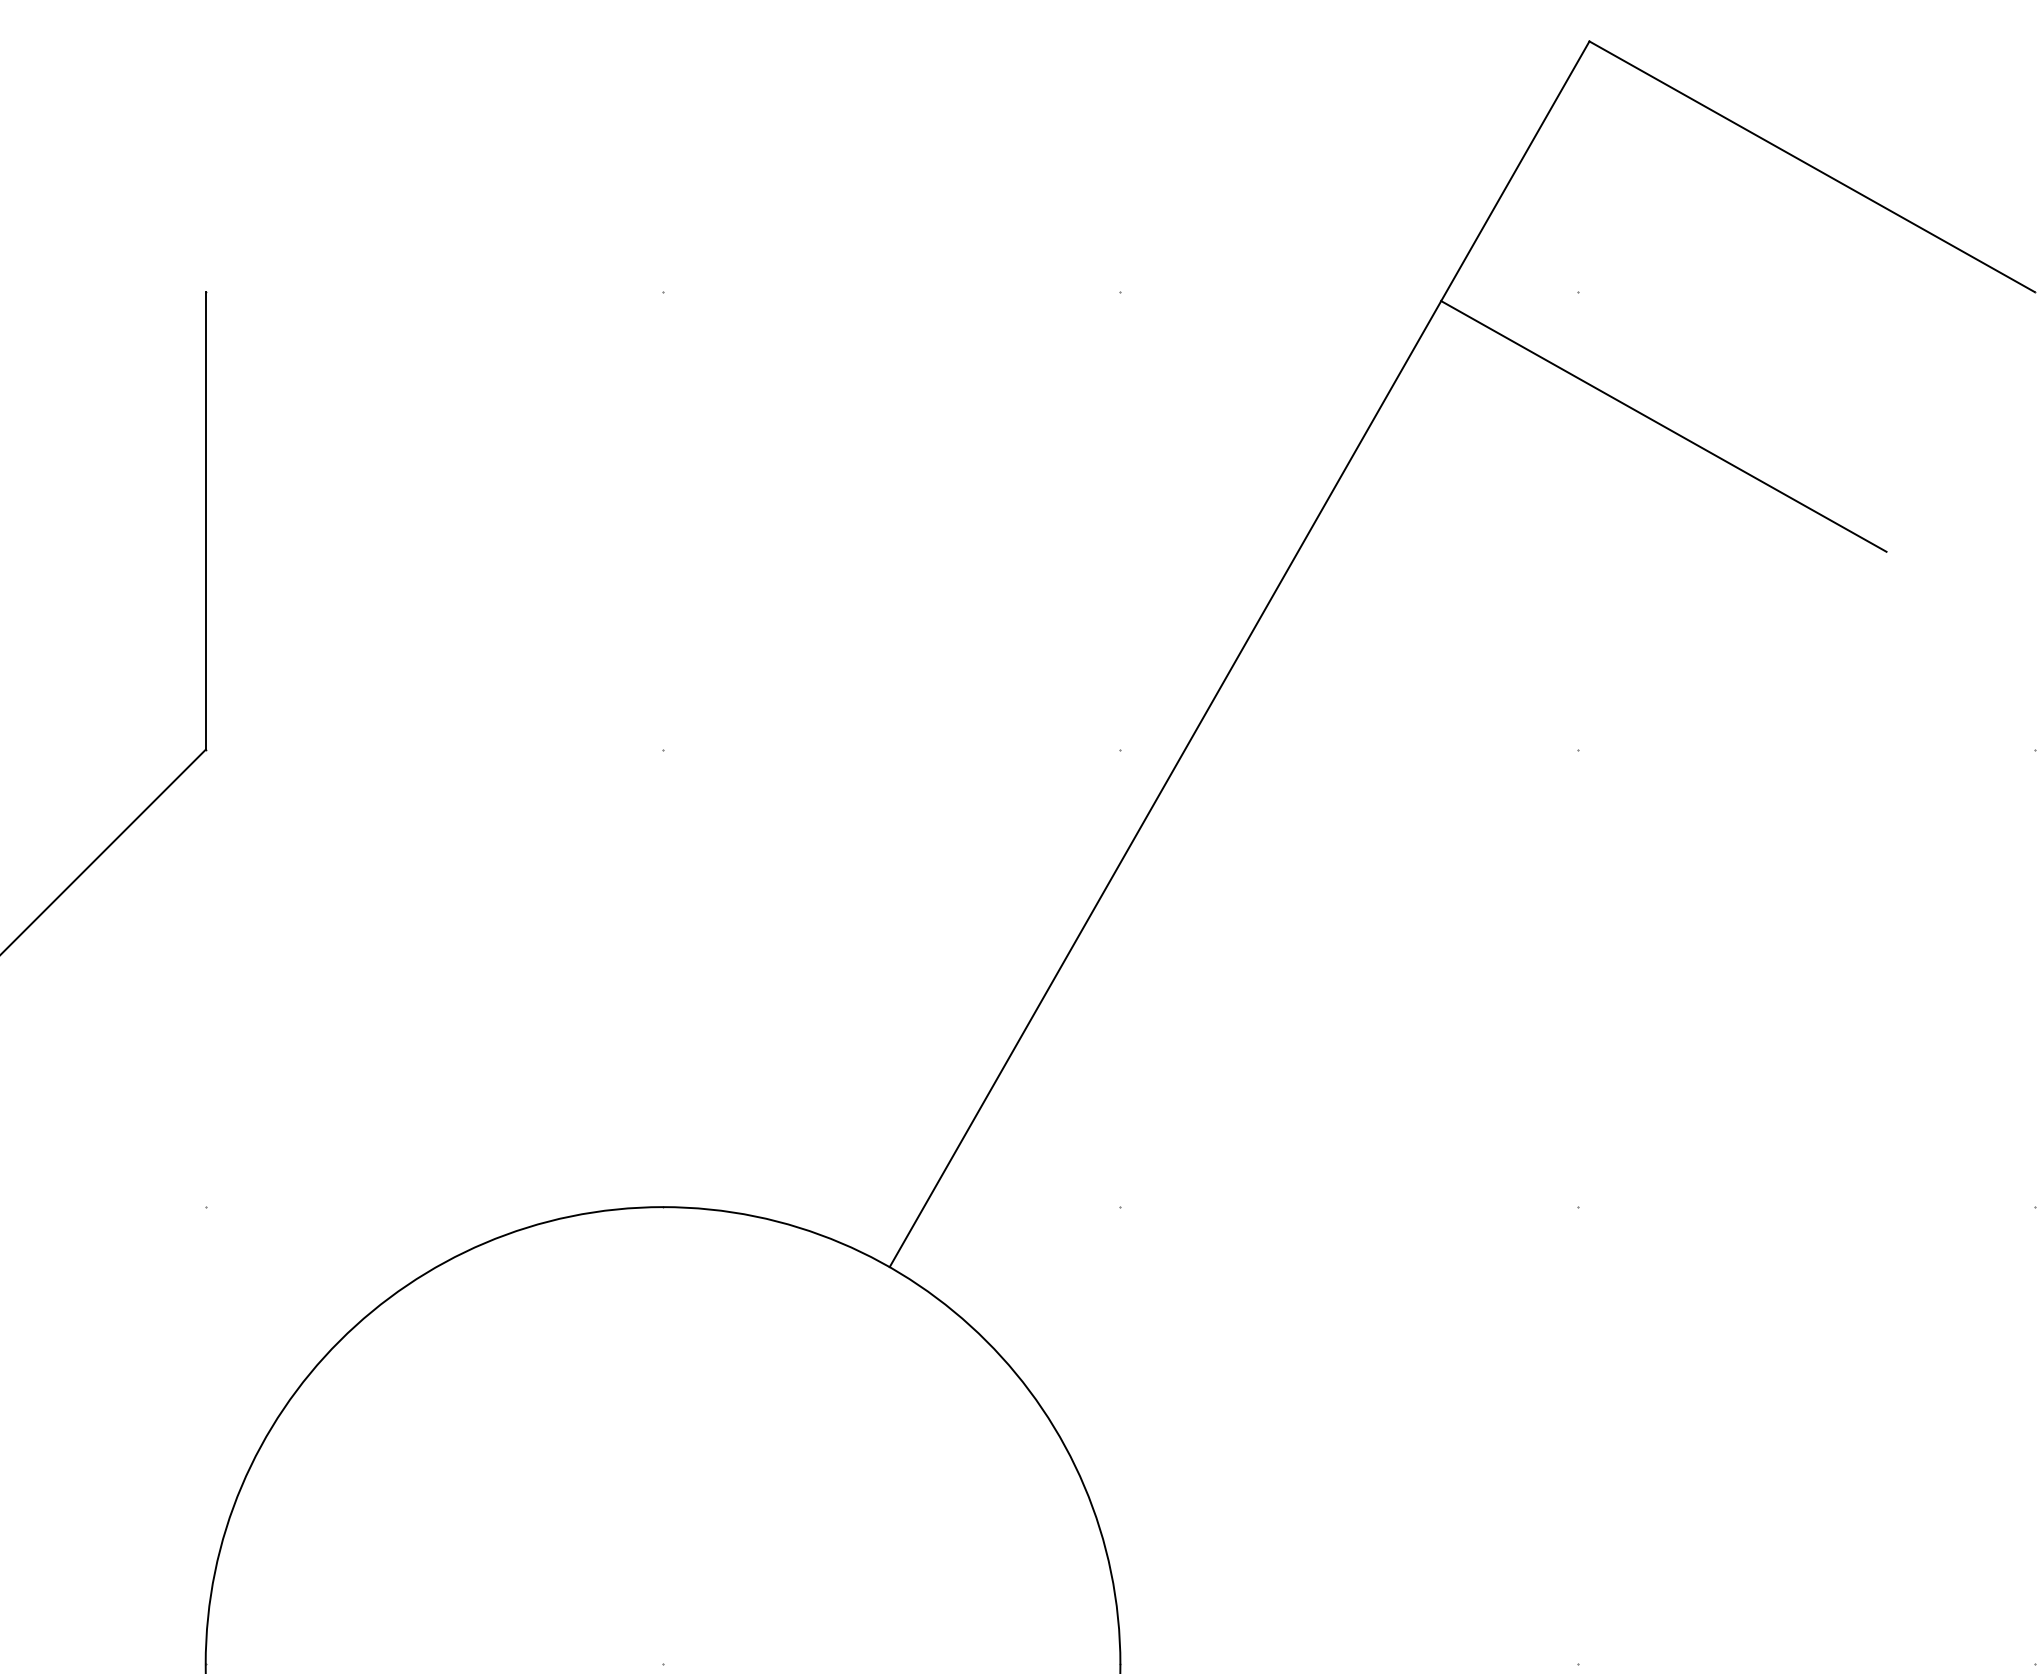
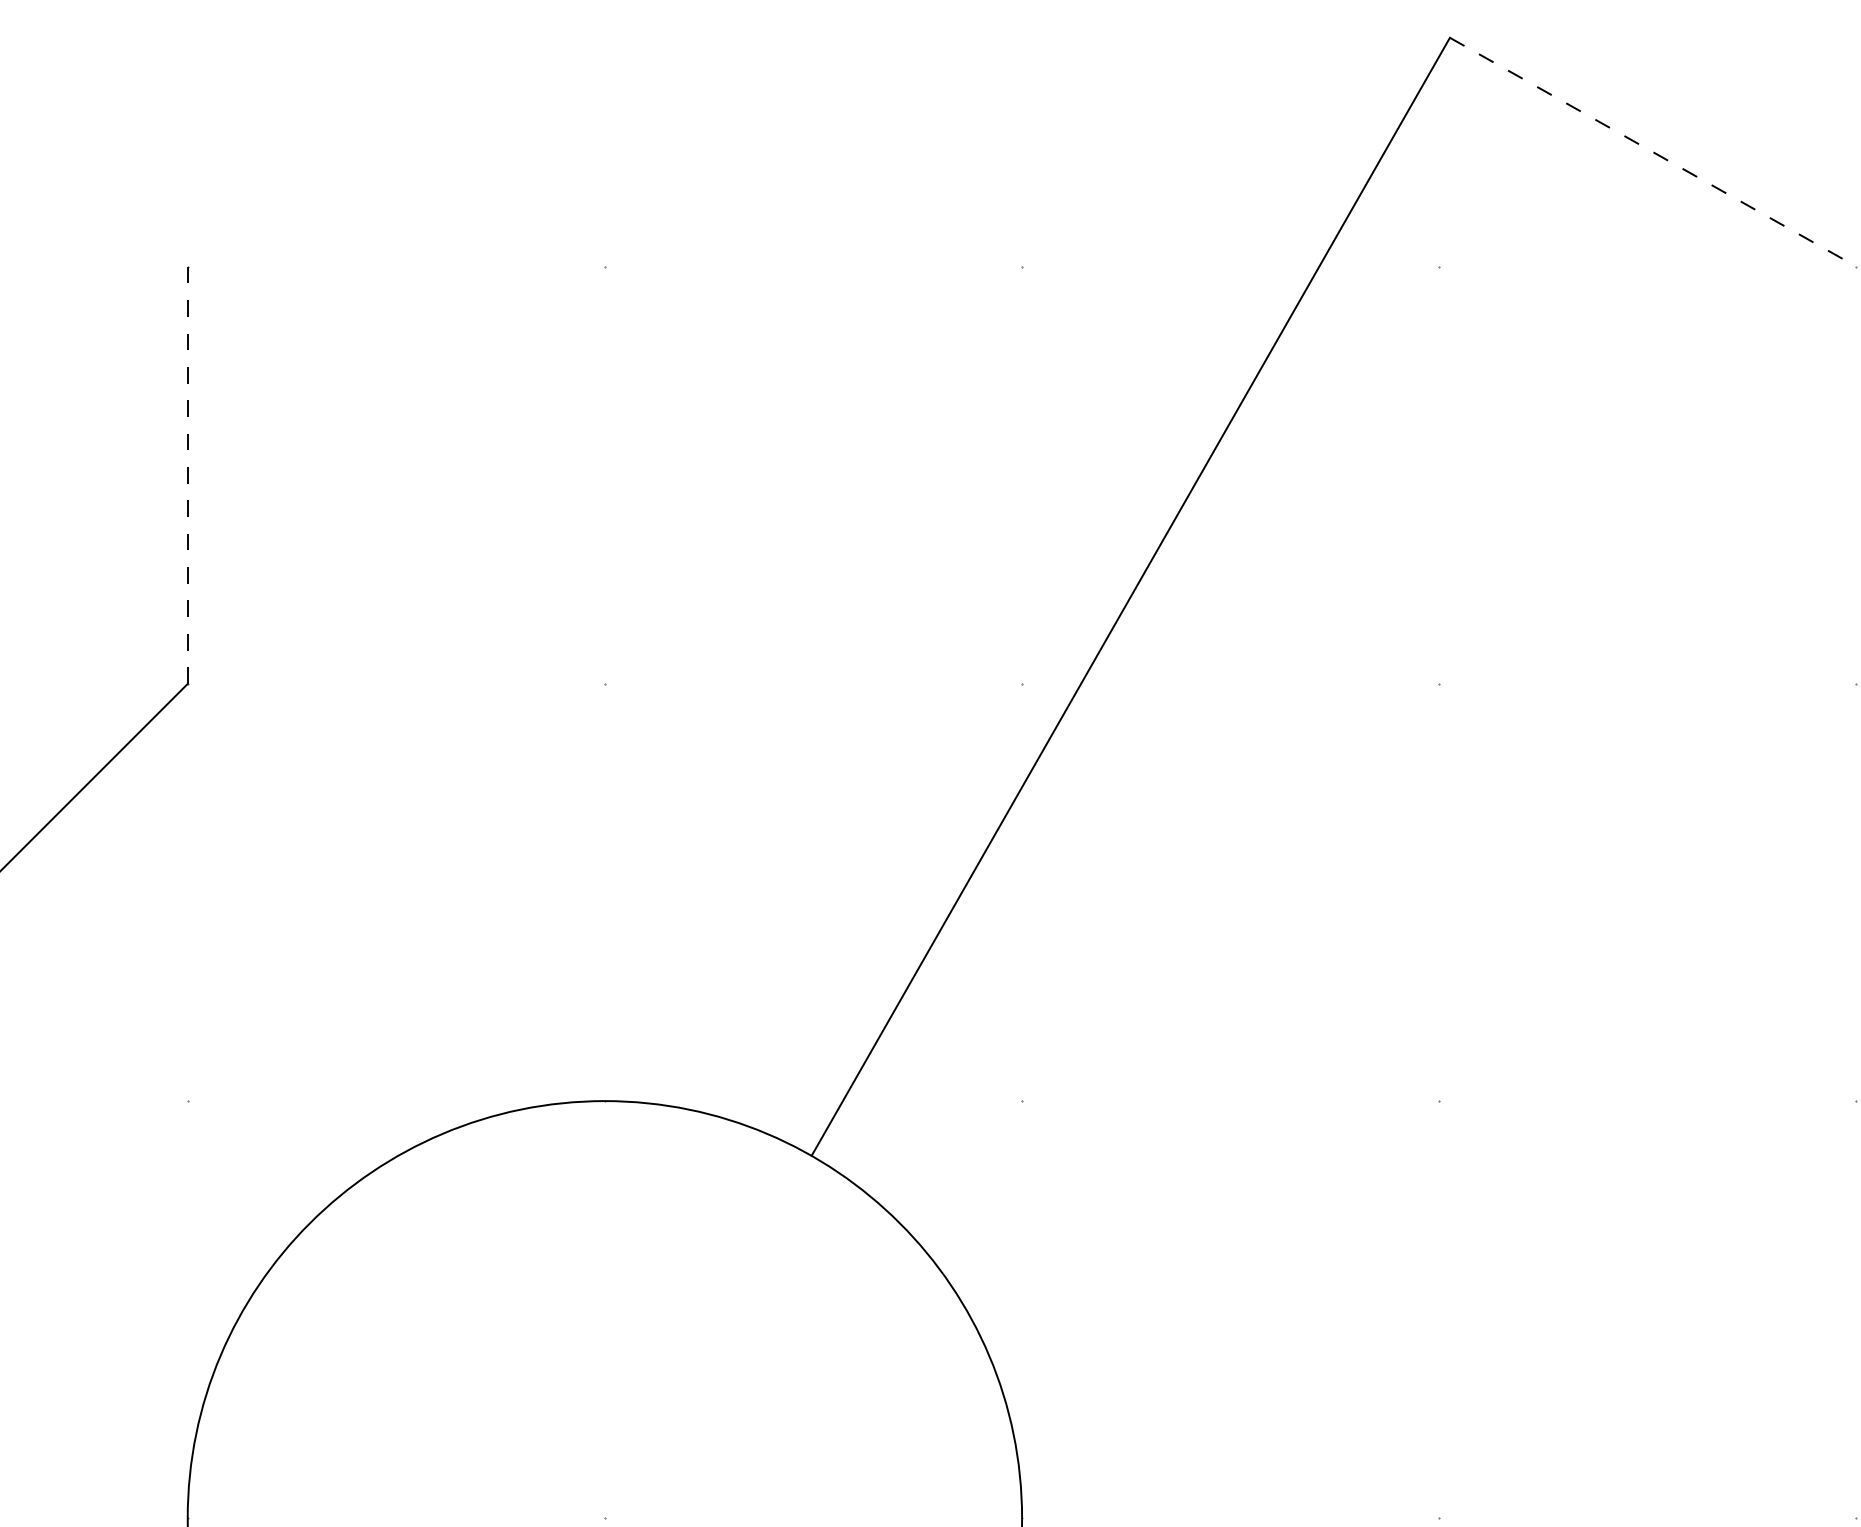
line: (1812, 167) -> (1653, 152), solid -> dashed
line: (1663, 425) -> (1517, 388), removed
line: (205, 521) -> (187, 475), solid -> dashed

